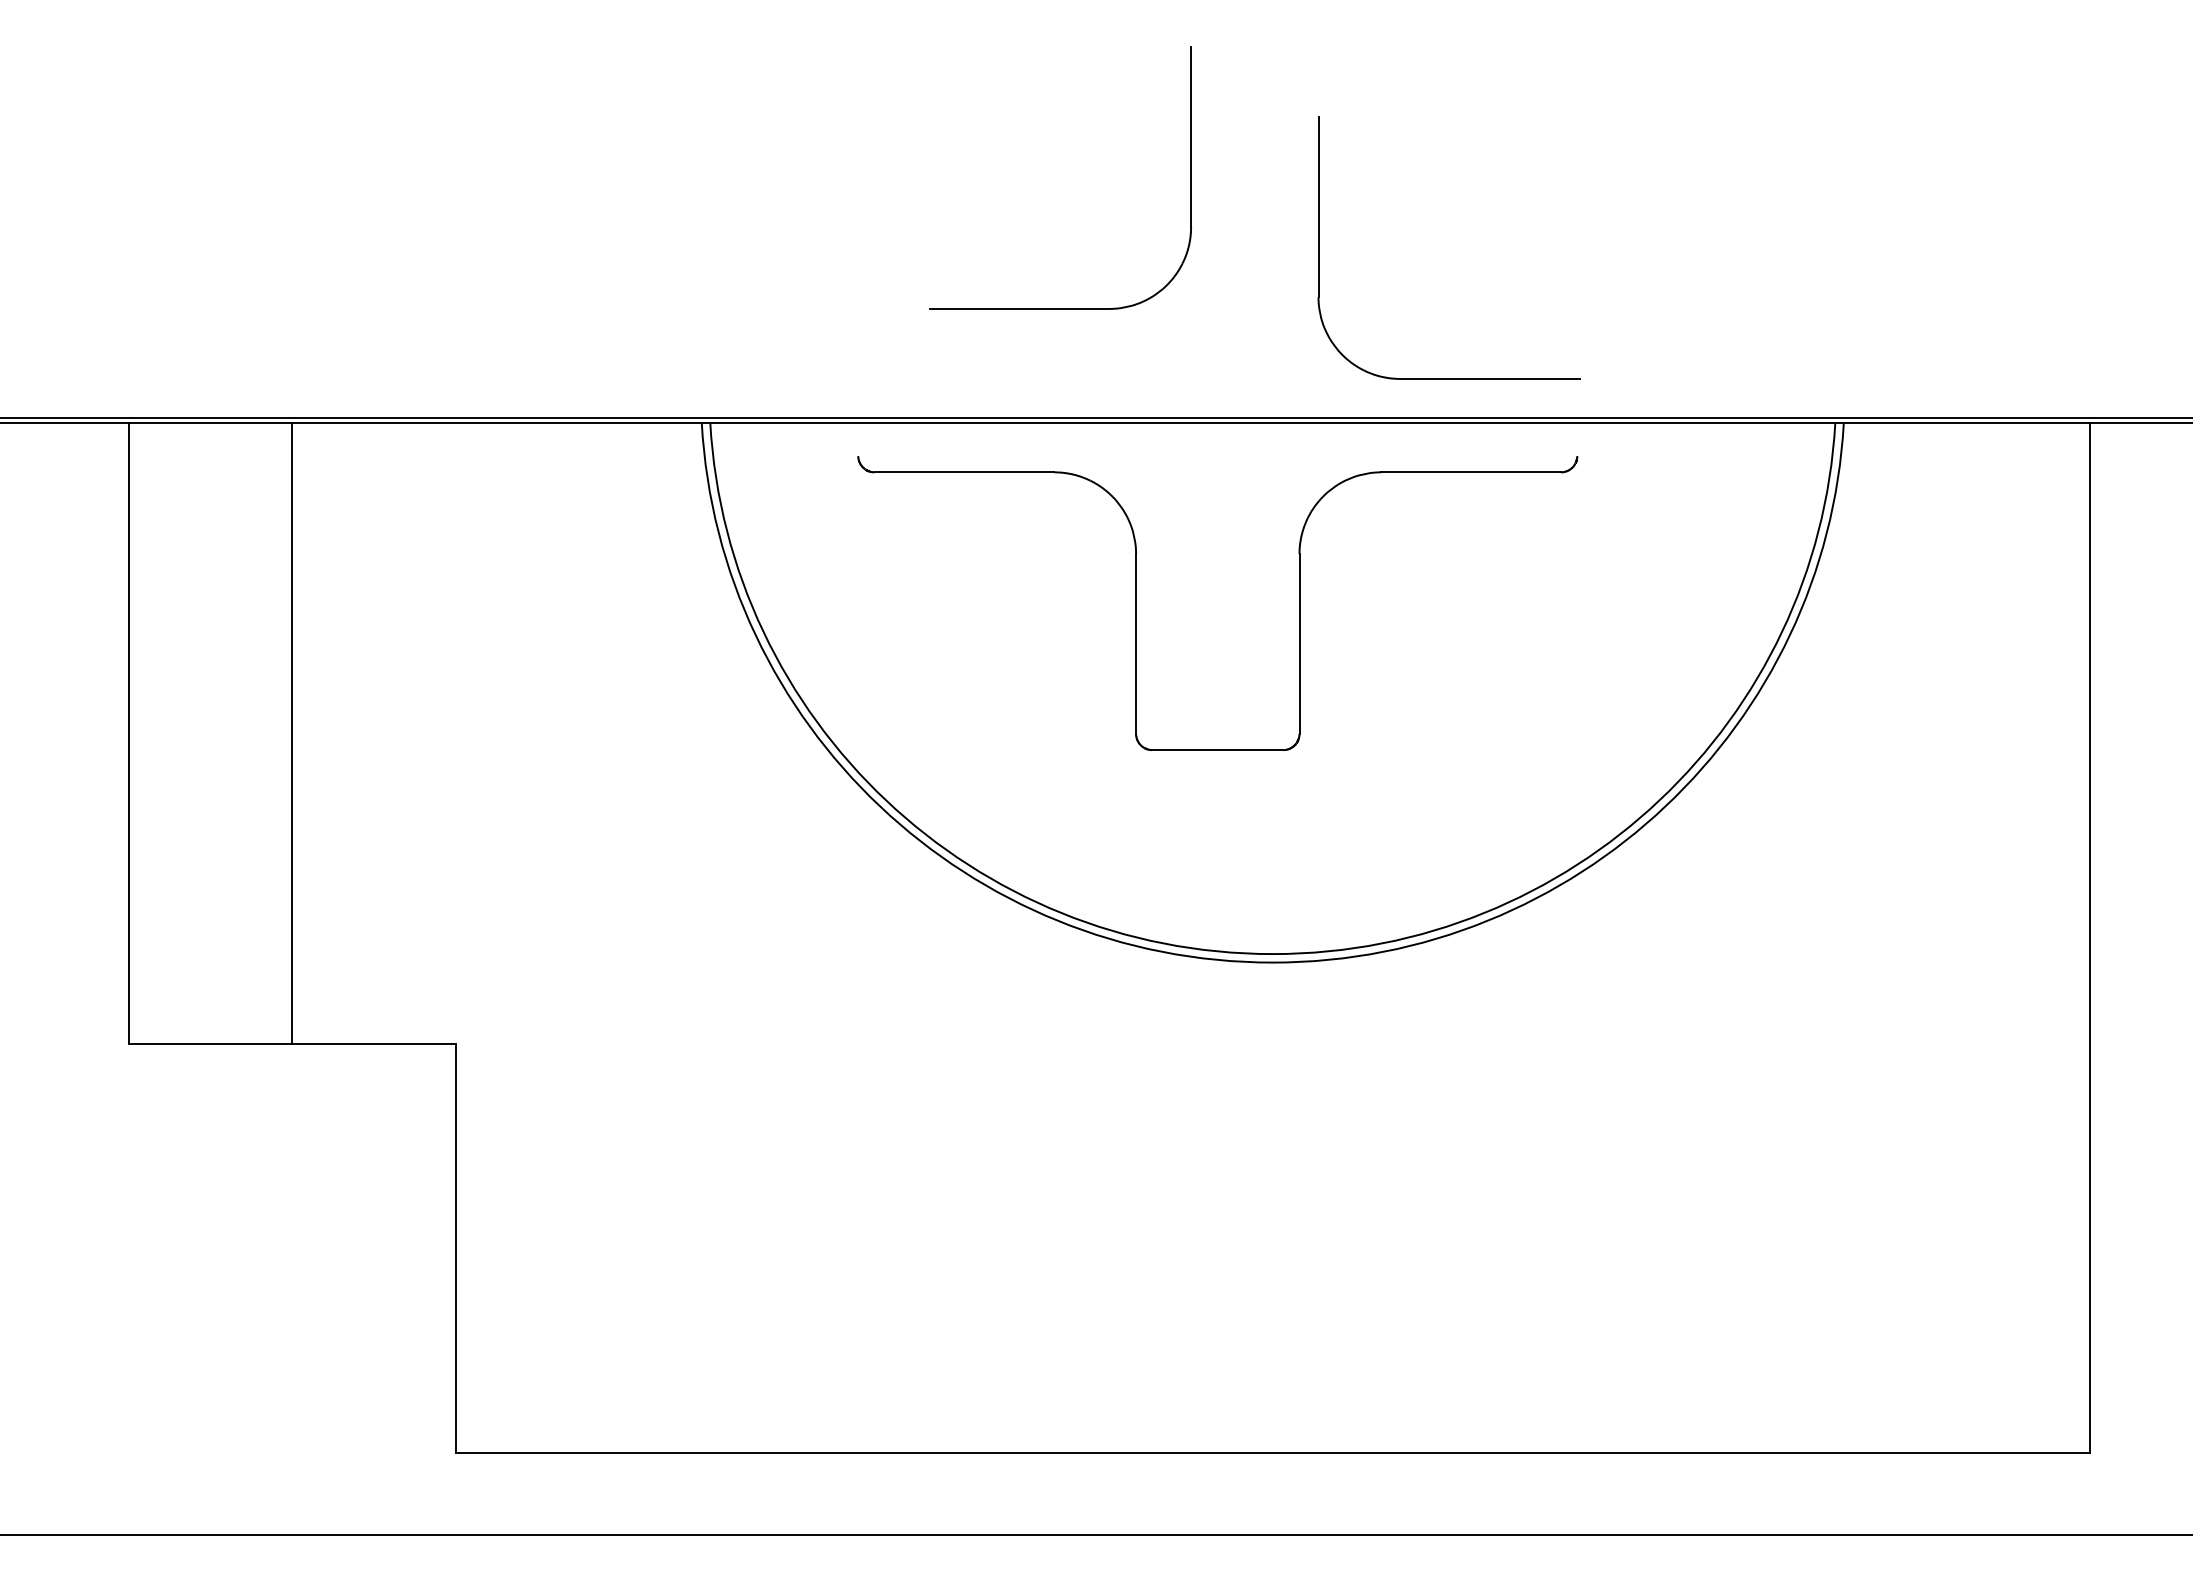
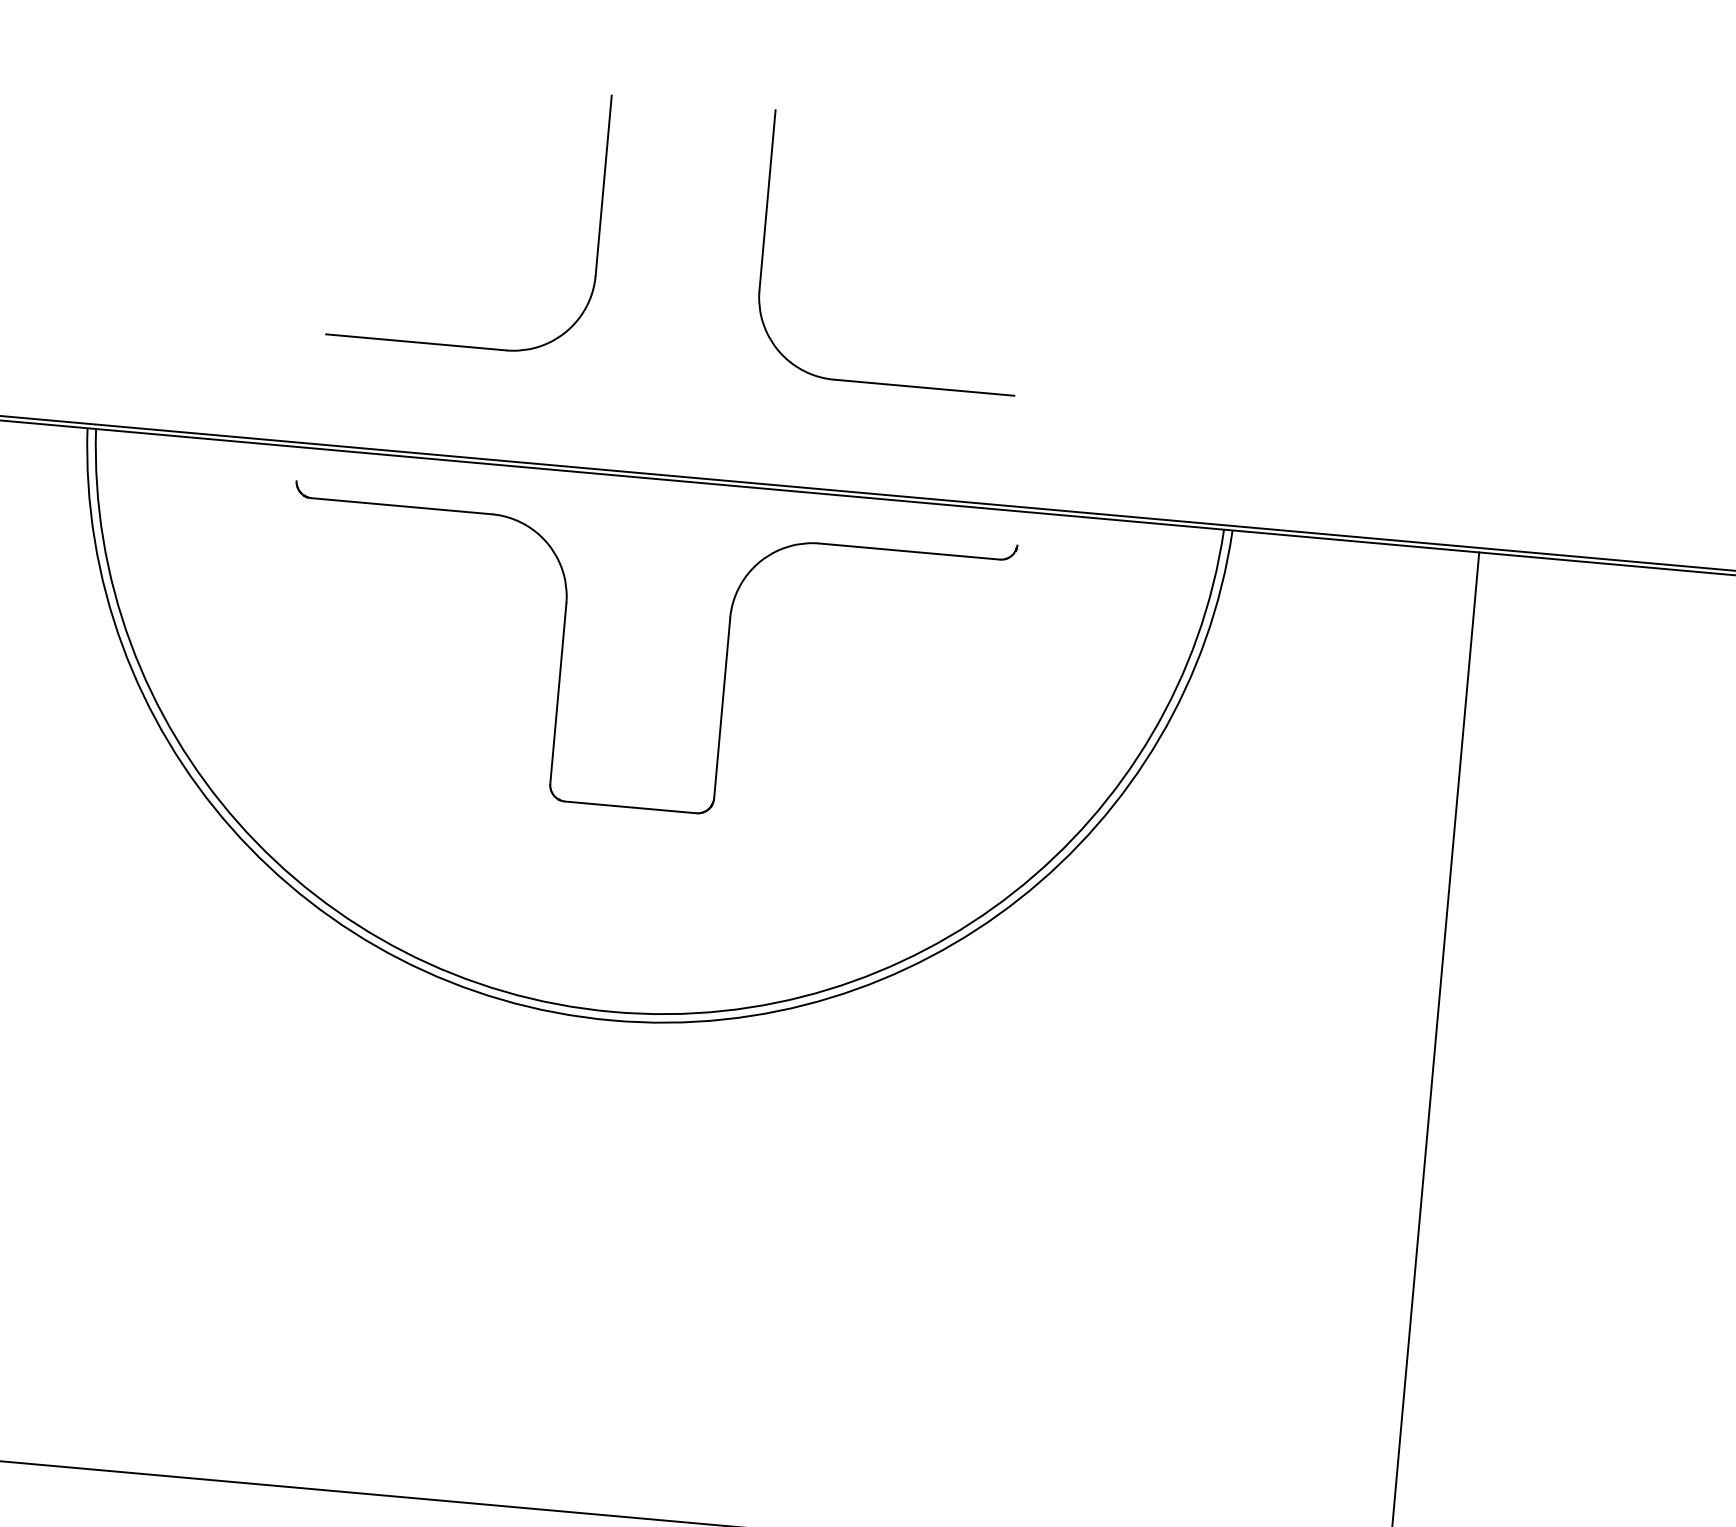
part: (1319, 247) -> (764, 240), moved
part: (1136, 603) -> (562, 653), moved

